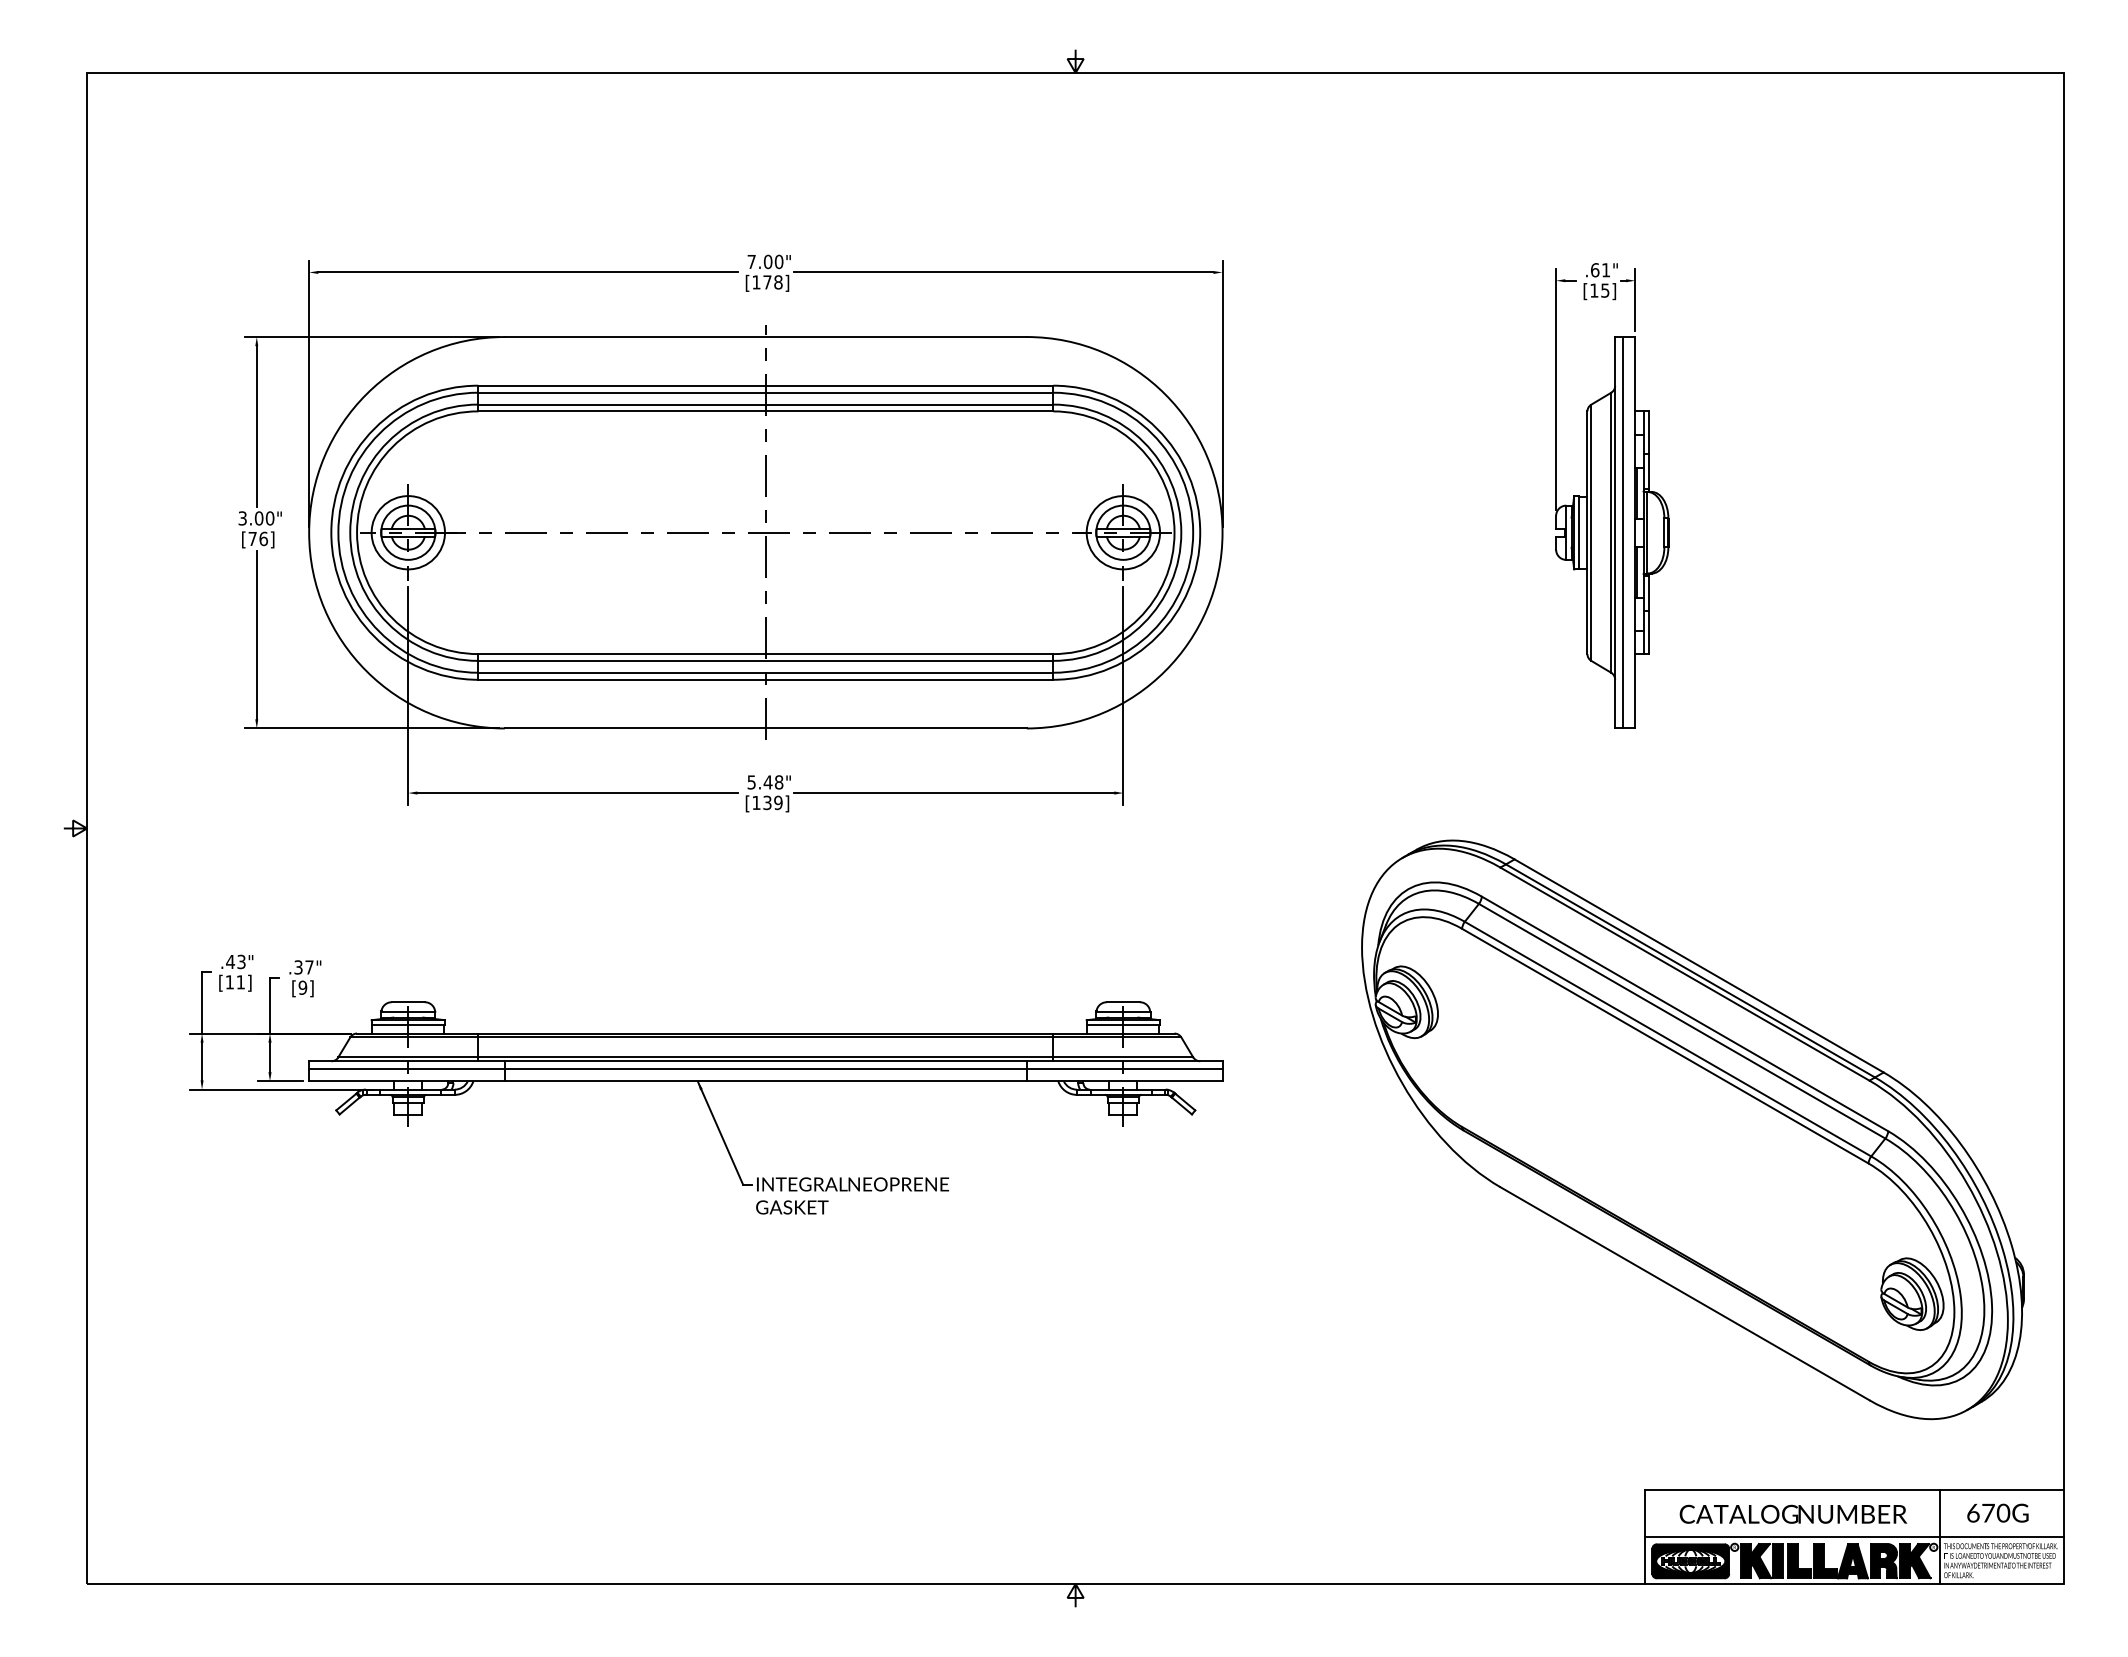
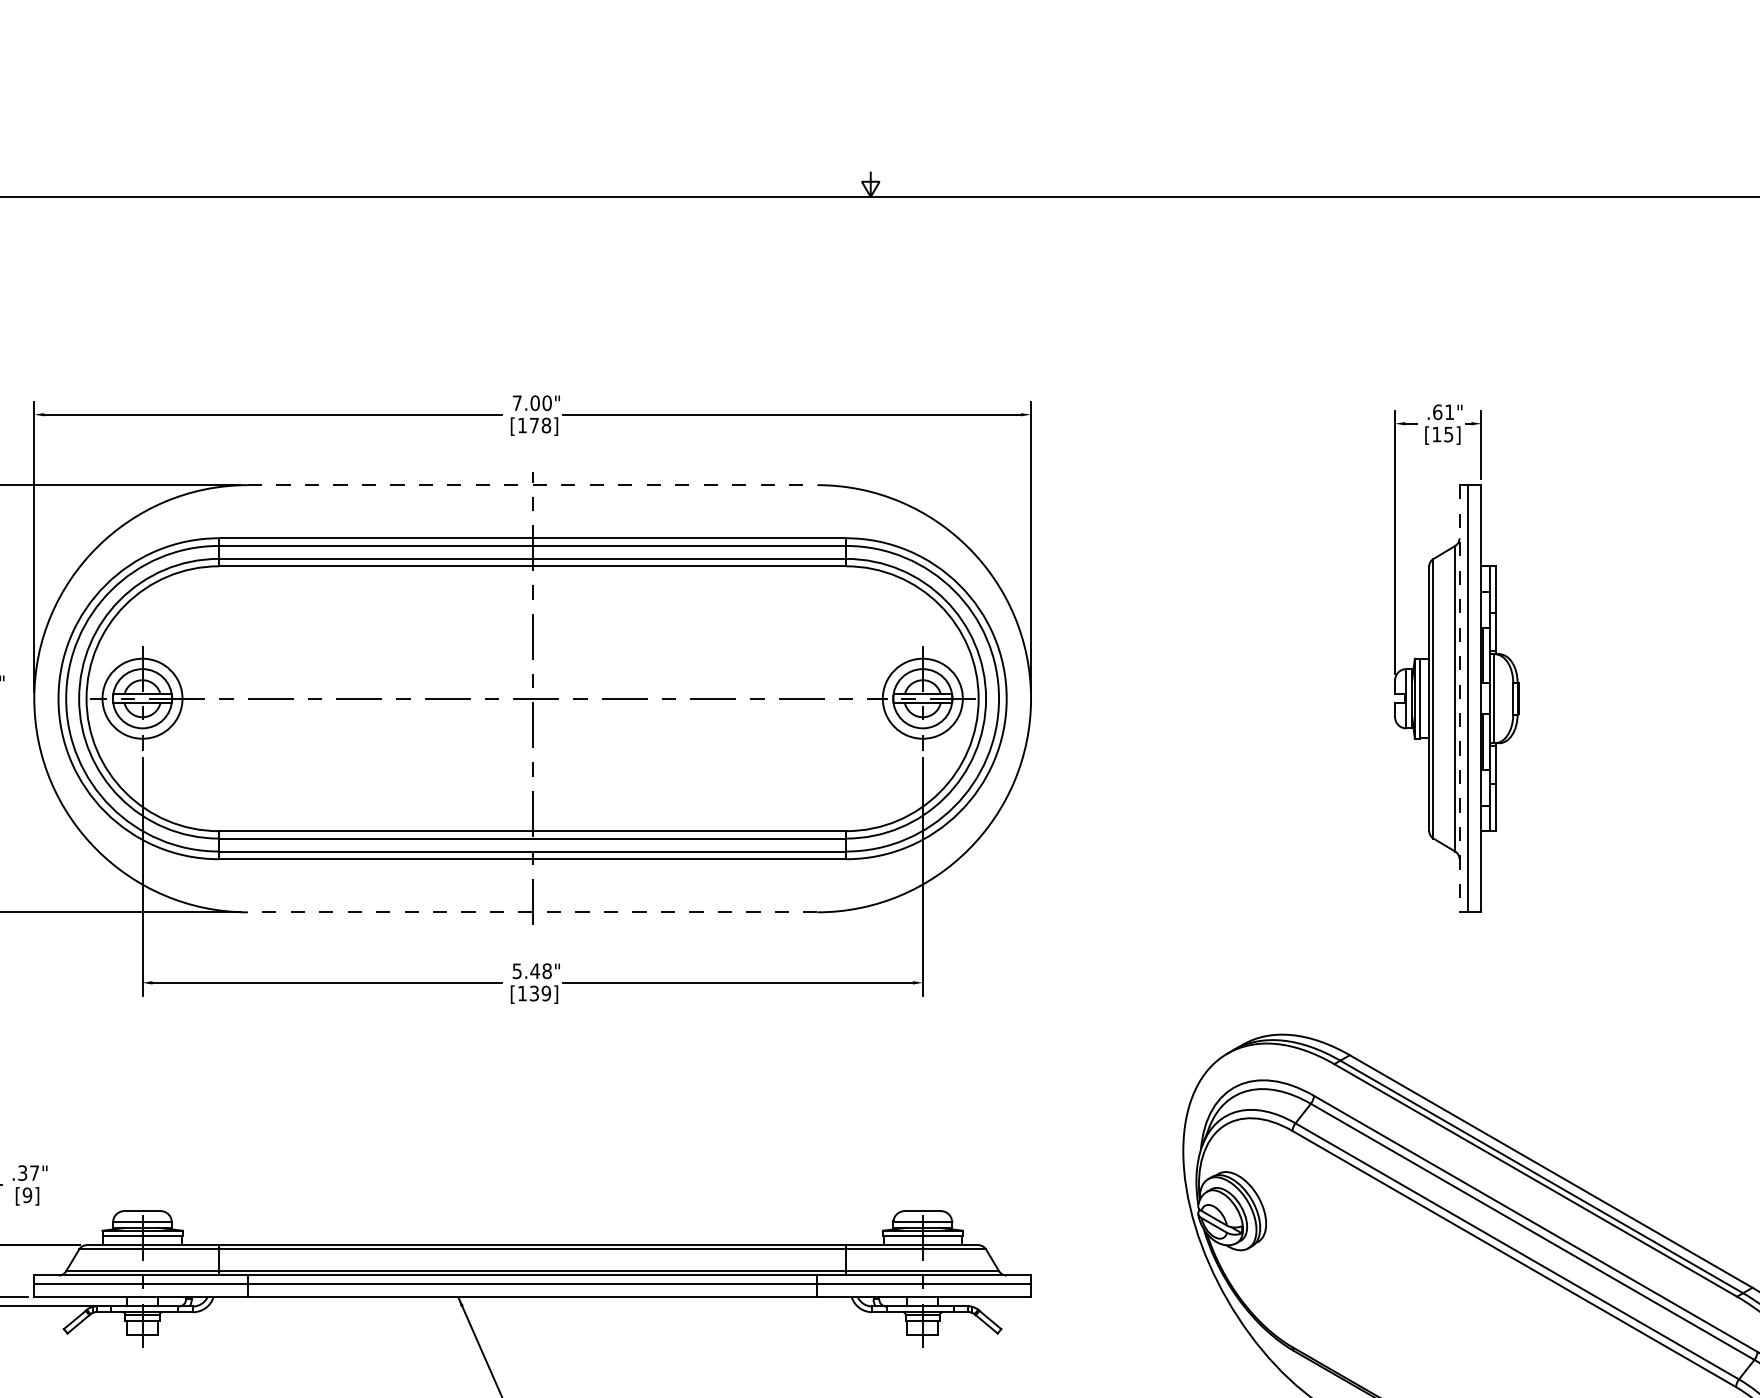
line: (765, 337) -> (532, 485), solid -> dashed
line: (1615, 532) -> (1459, 698), solid -> dashed
line: (765, 728) -> (532, 912), solid -> dashed

